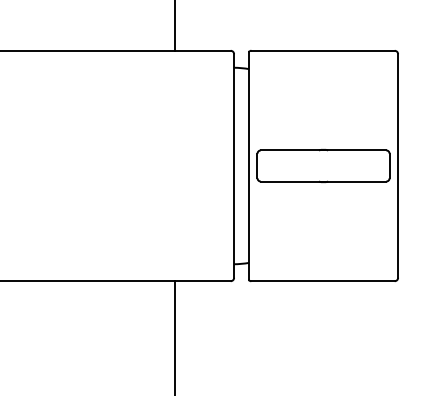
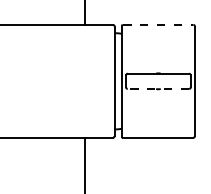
line: (323, 50) -> (158, 24), solid -> dashed
line: (323, 180) -> (158, 88), solid -> dashed

